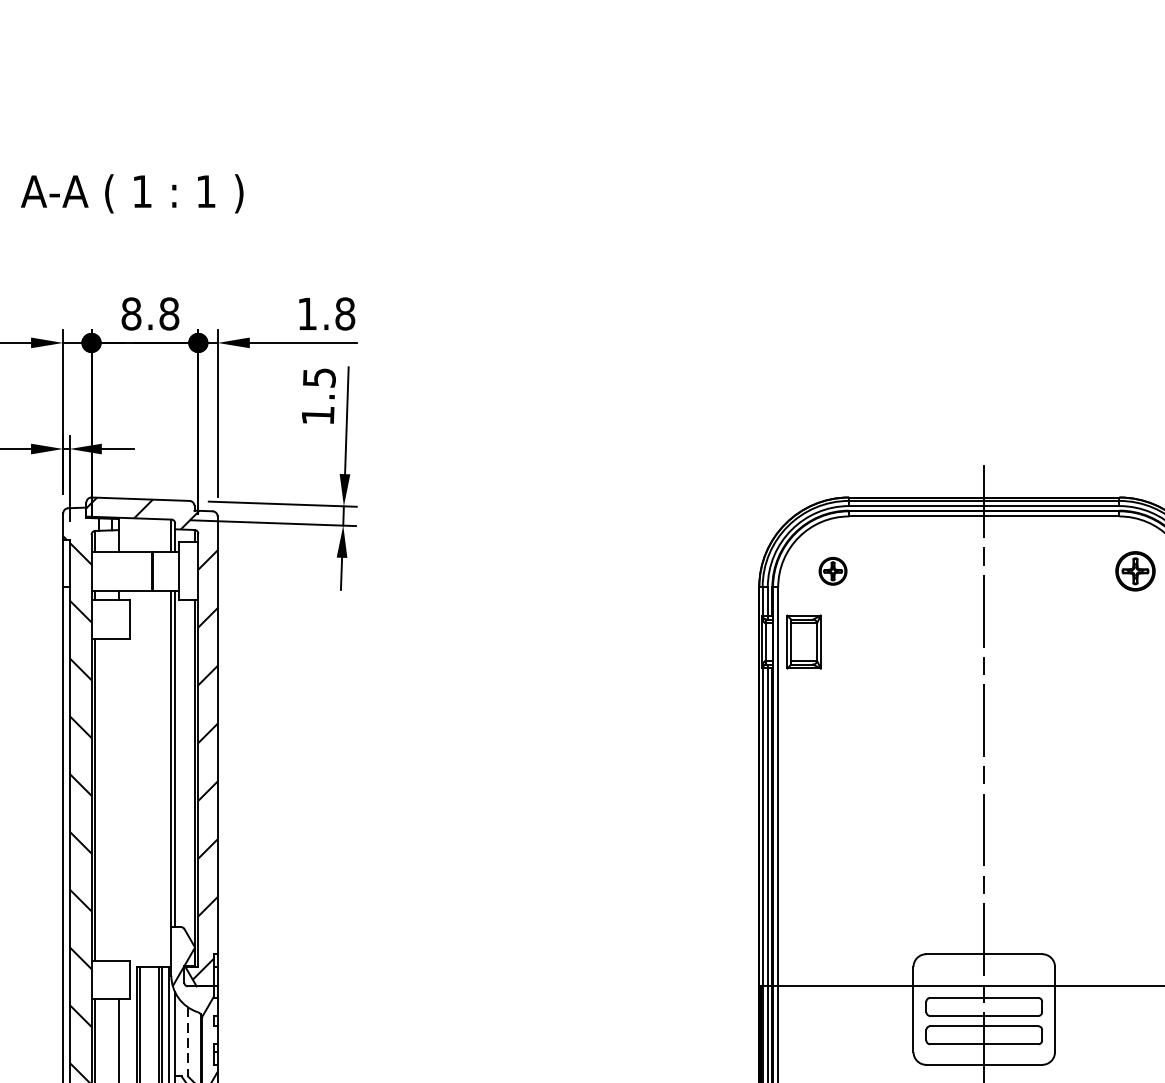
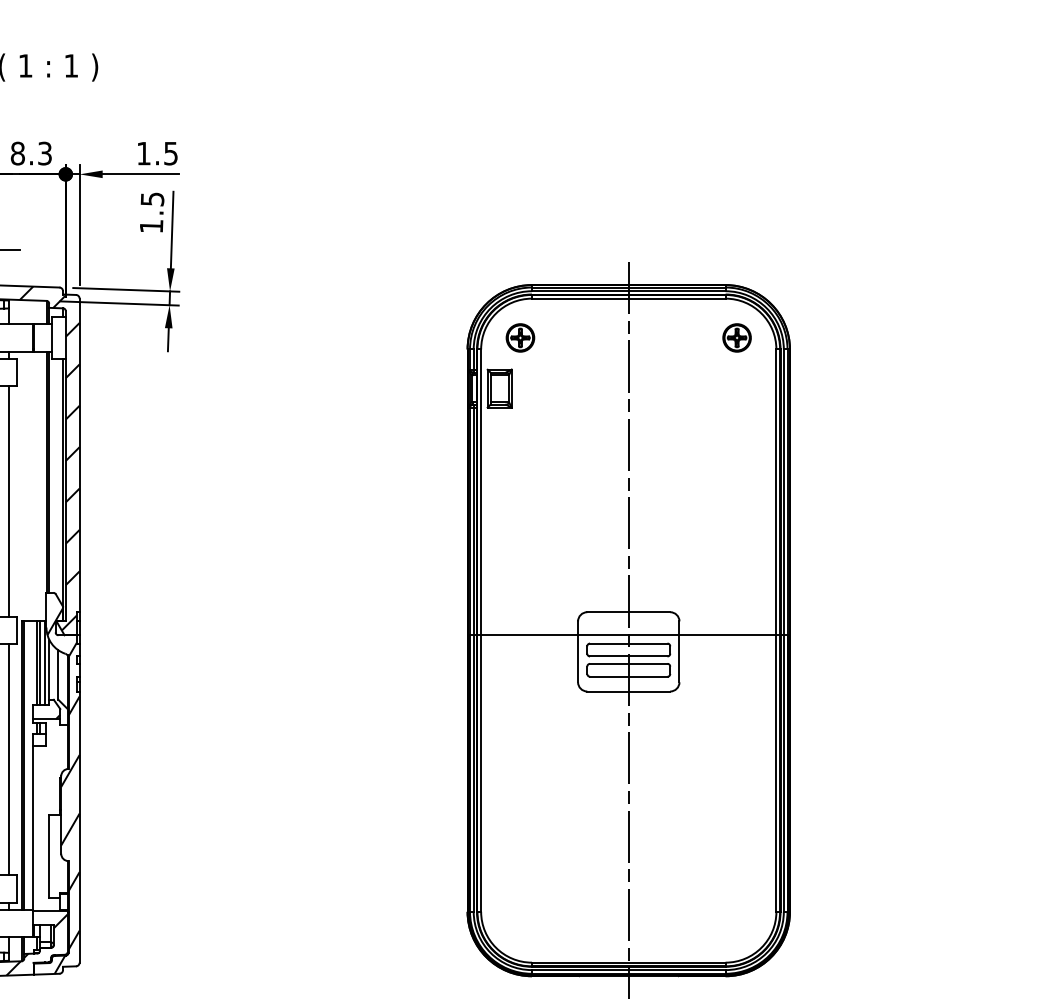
text: (170, 313) -> (45, 153), 8.8 -> 8.3
text: (345, 313) -> (171, 153), 1.8 -> 1.5
part: (833, 570) -> (520, 337), size x1.43
line: (118, 799) -> (8, 501), added
line: (188, 1042) -> (58, 675), dashed -> solid

